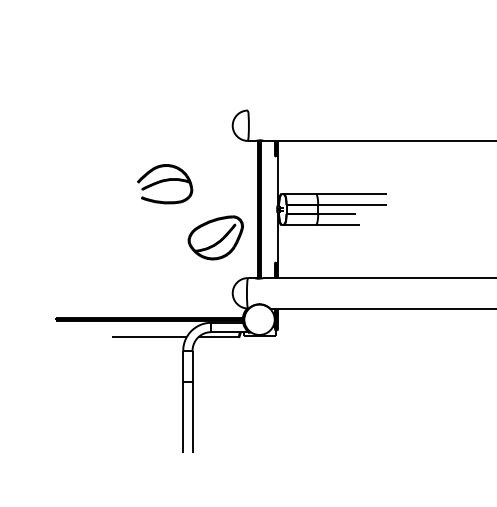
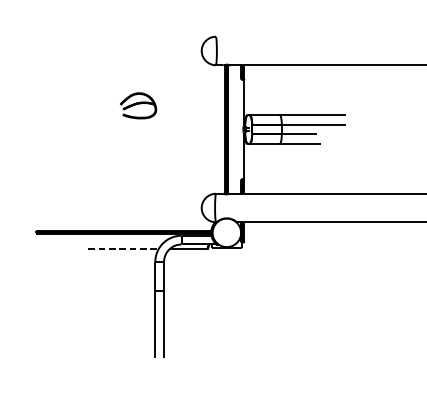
part: (165, 184) -> (138, 106), size x0.7
part: (215, 237) -> (185, 155), removed
line: (149, 337) -> (123, 249), solid -> dashed

